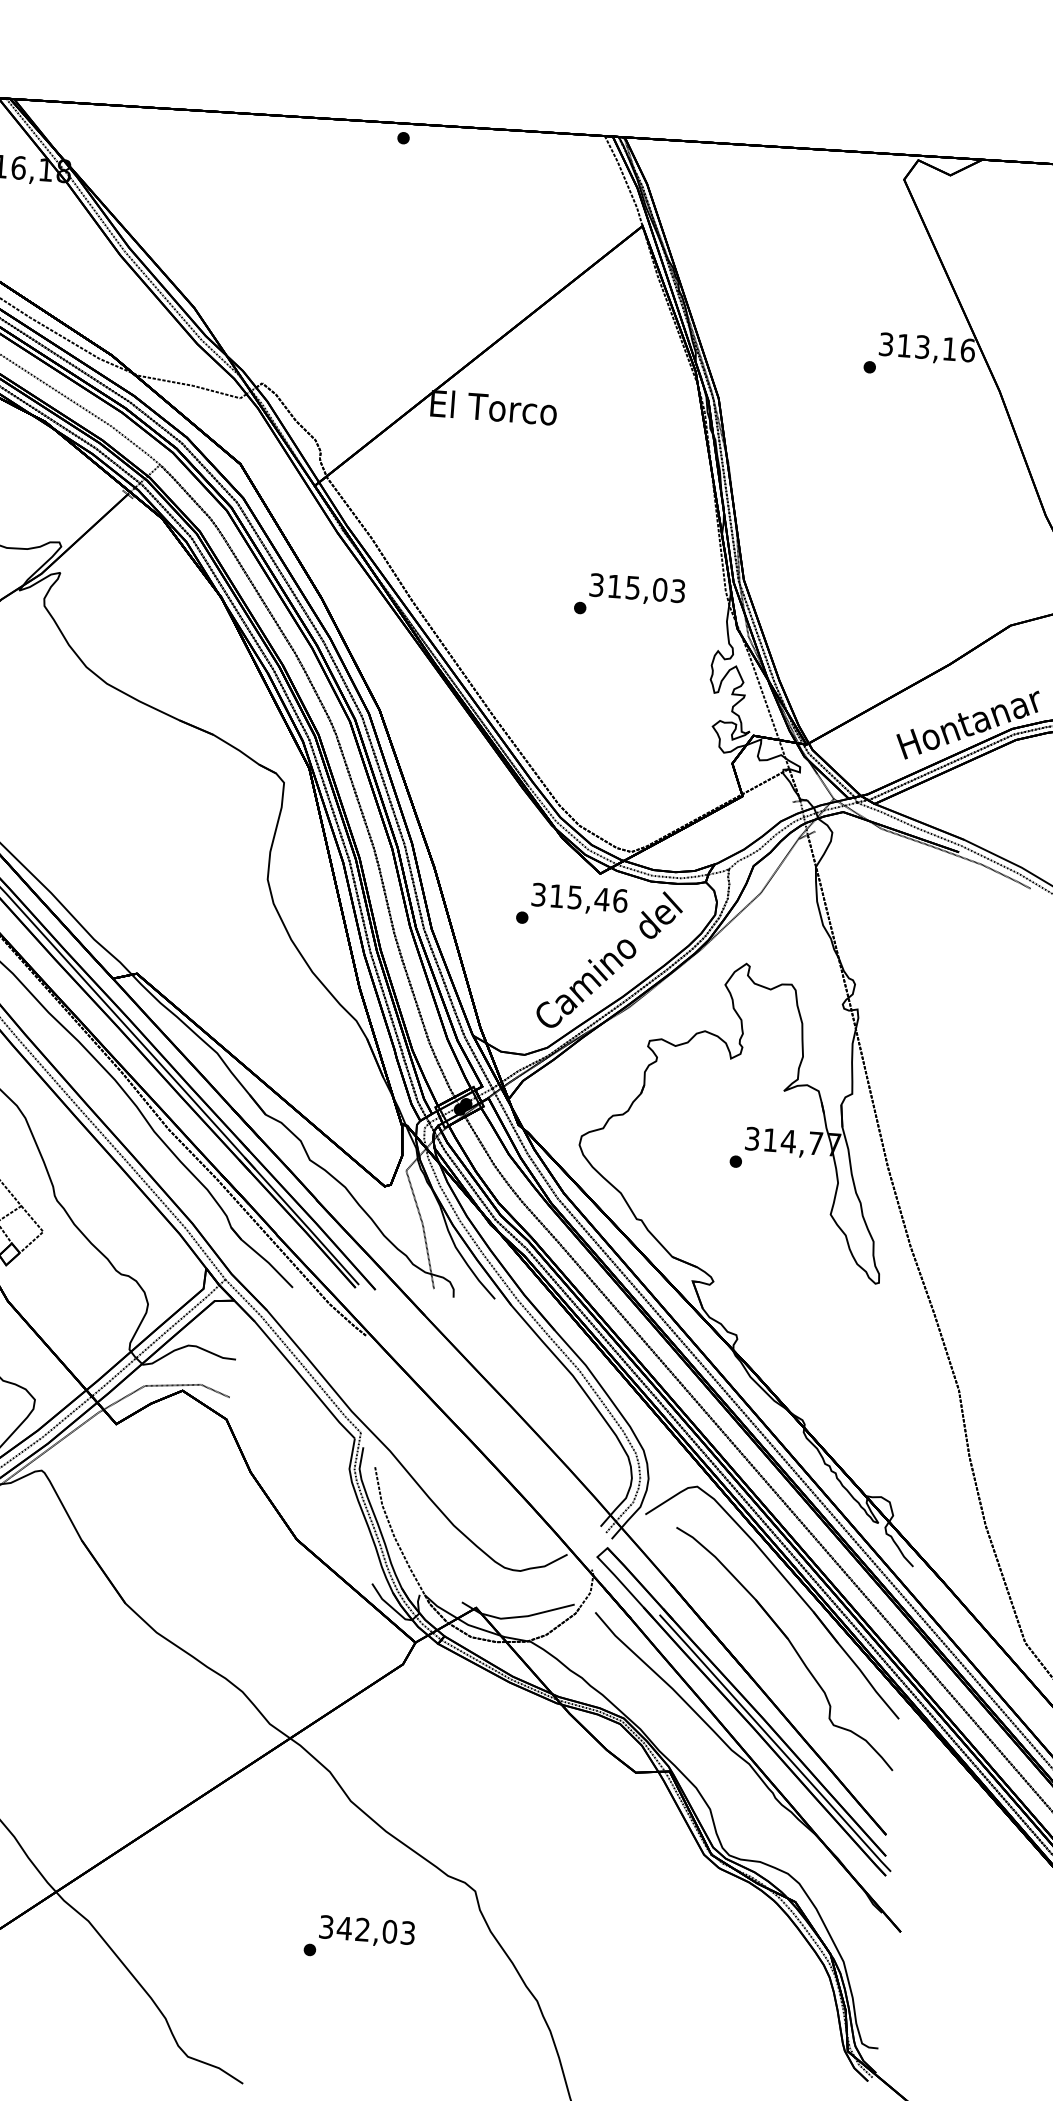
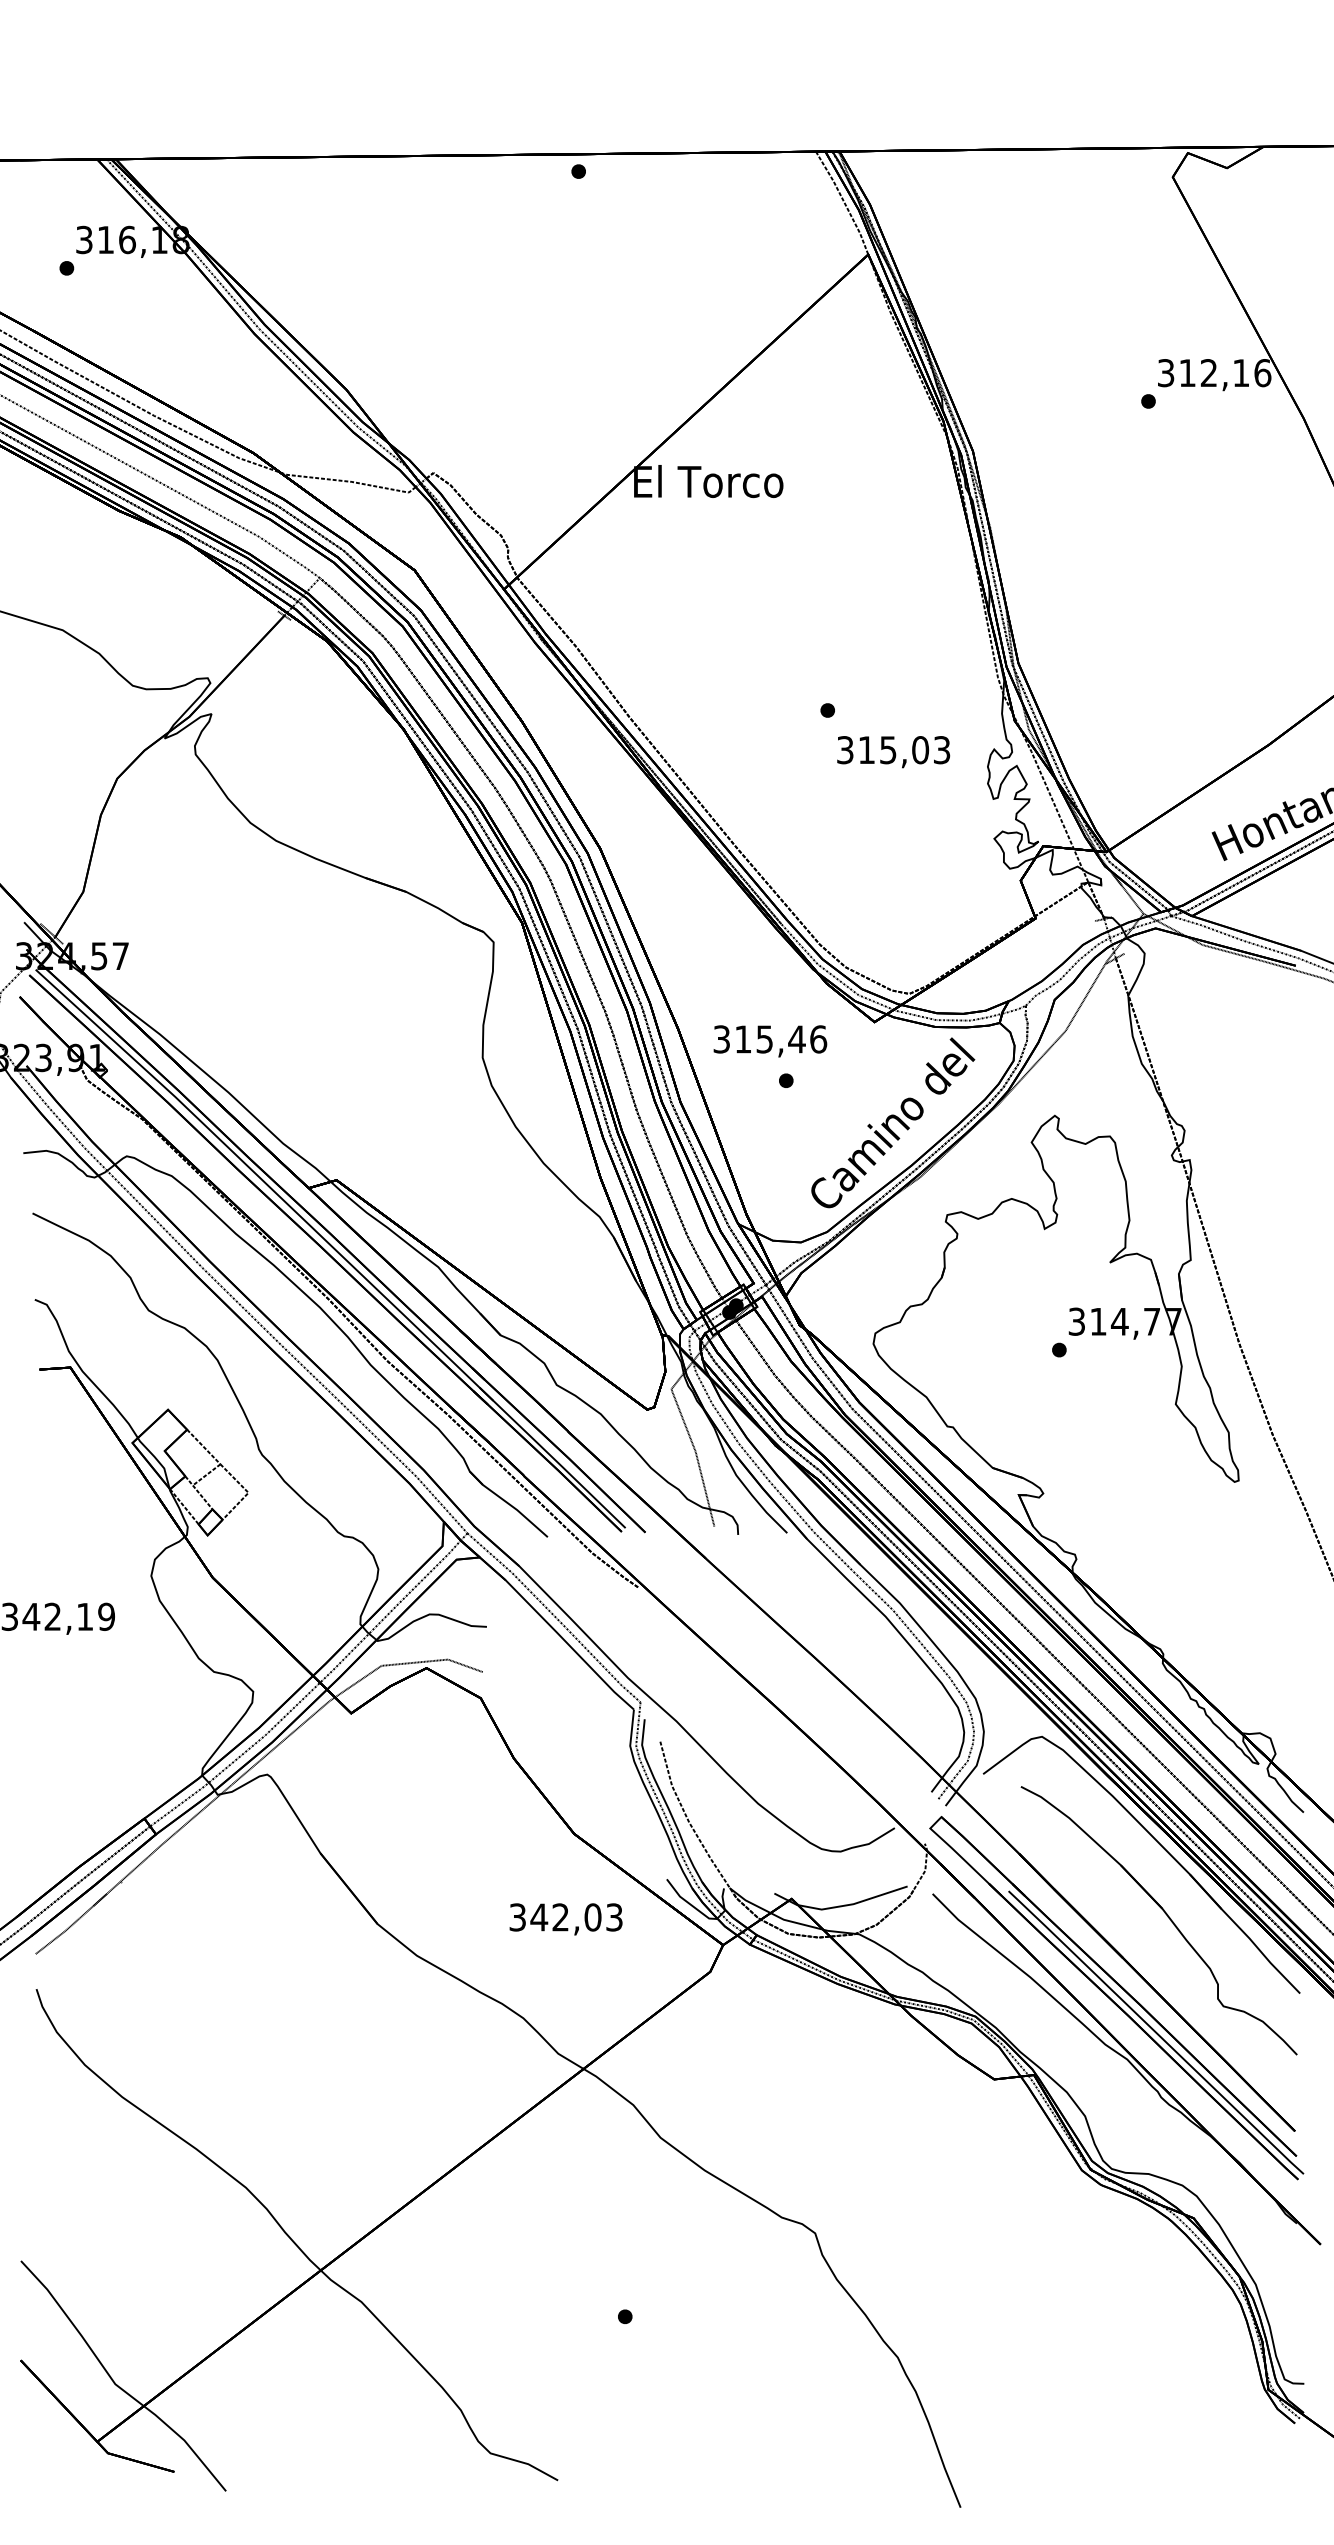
text: (922, 347) -> (1209, 373), 313,16 -> 312,16
text: (637, 590) -> (893, 752), moved
text: (579, 899) -> (770, 1041), moved
text: (366, 1931) -> (565, 1919), moved

